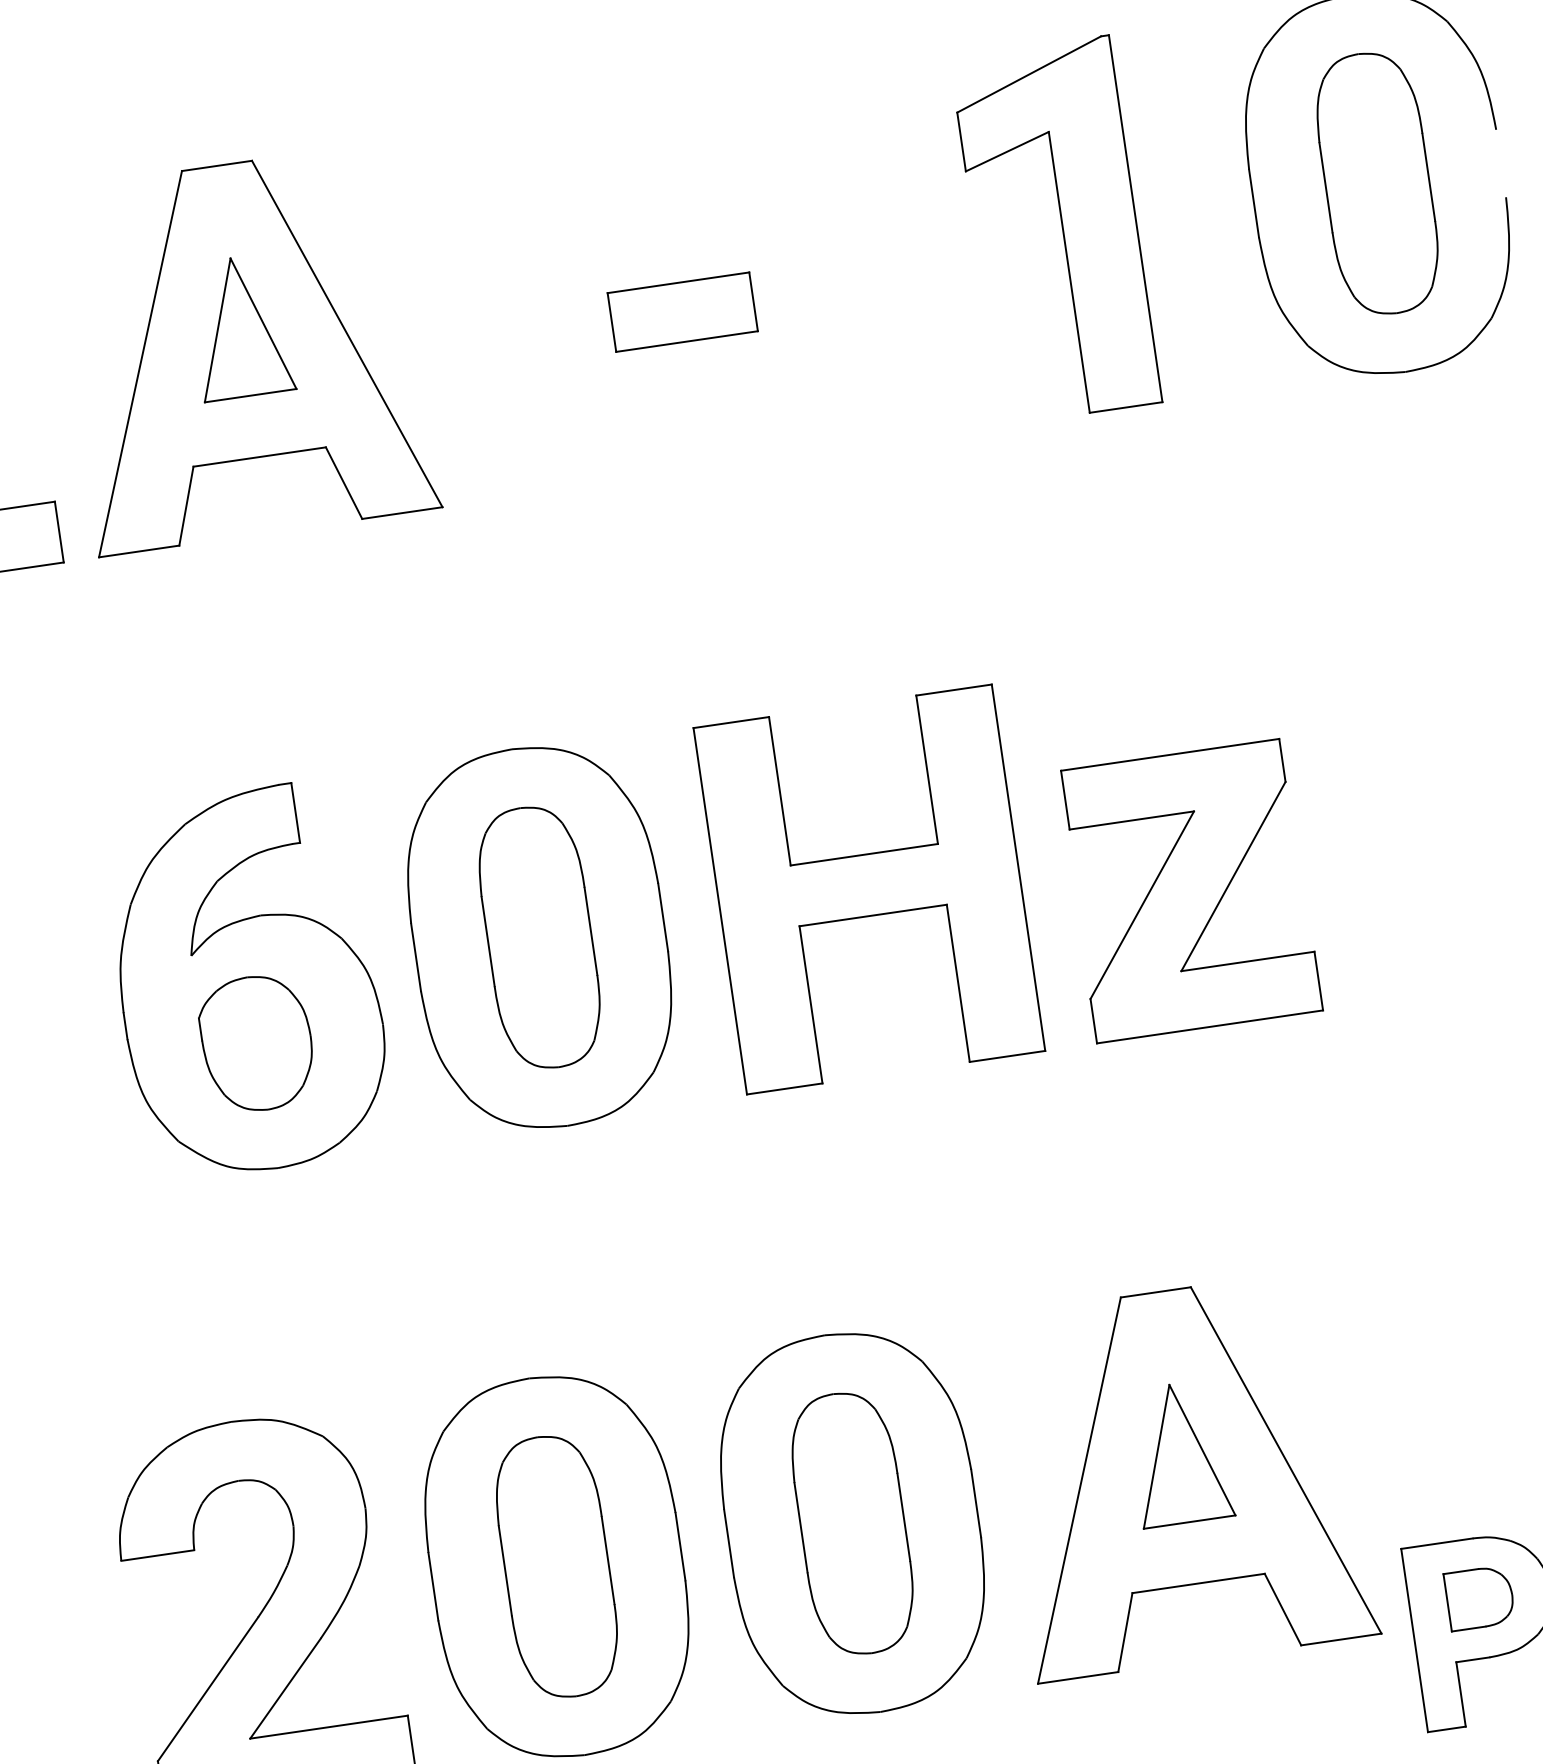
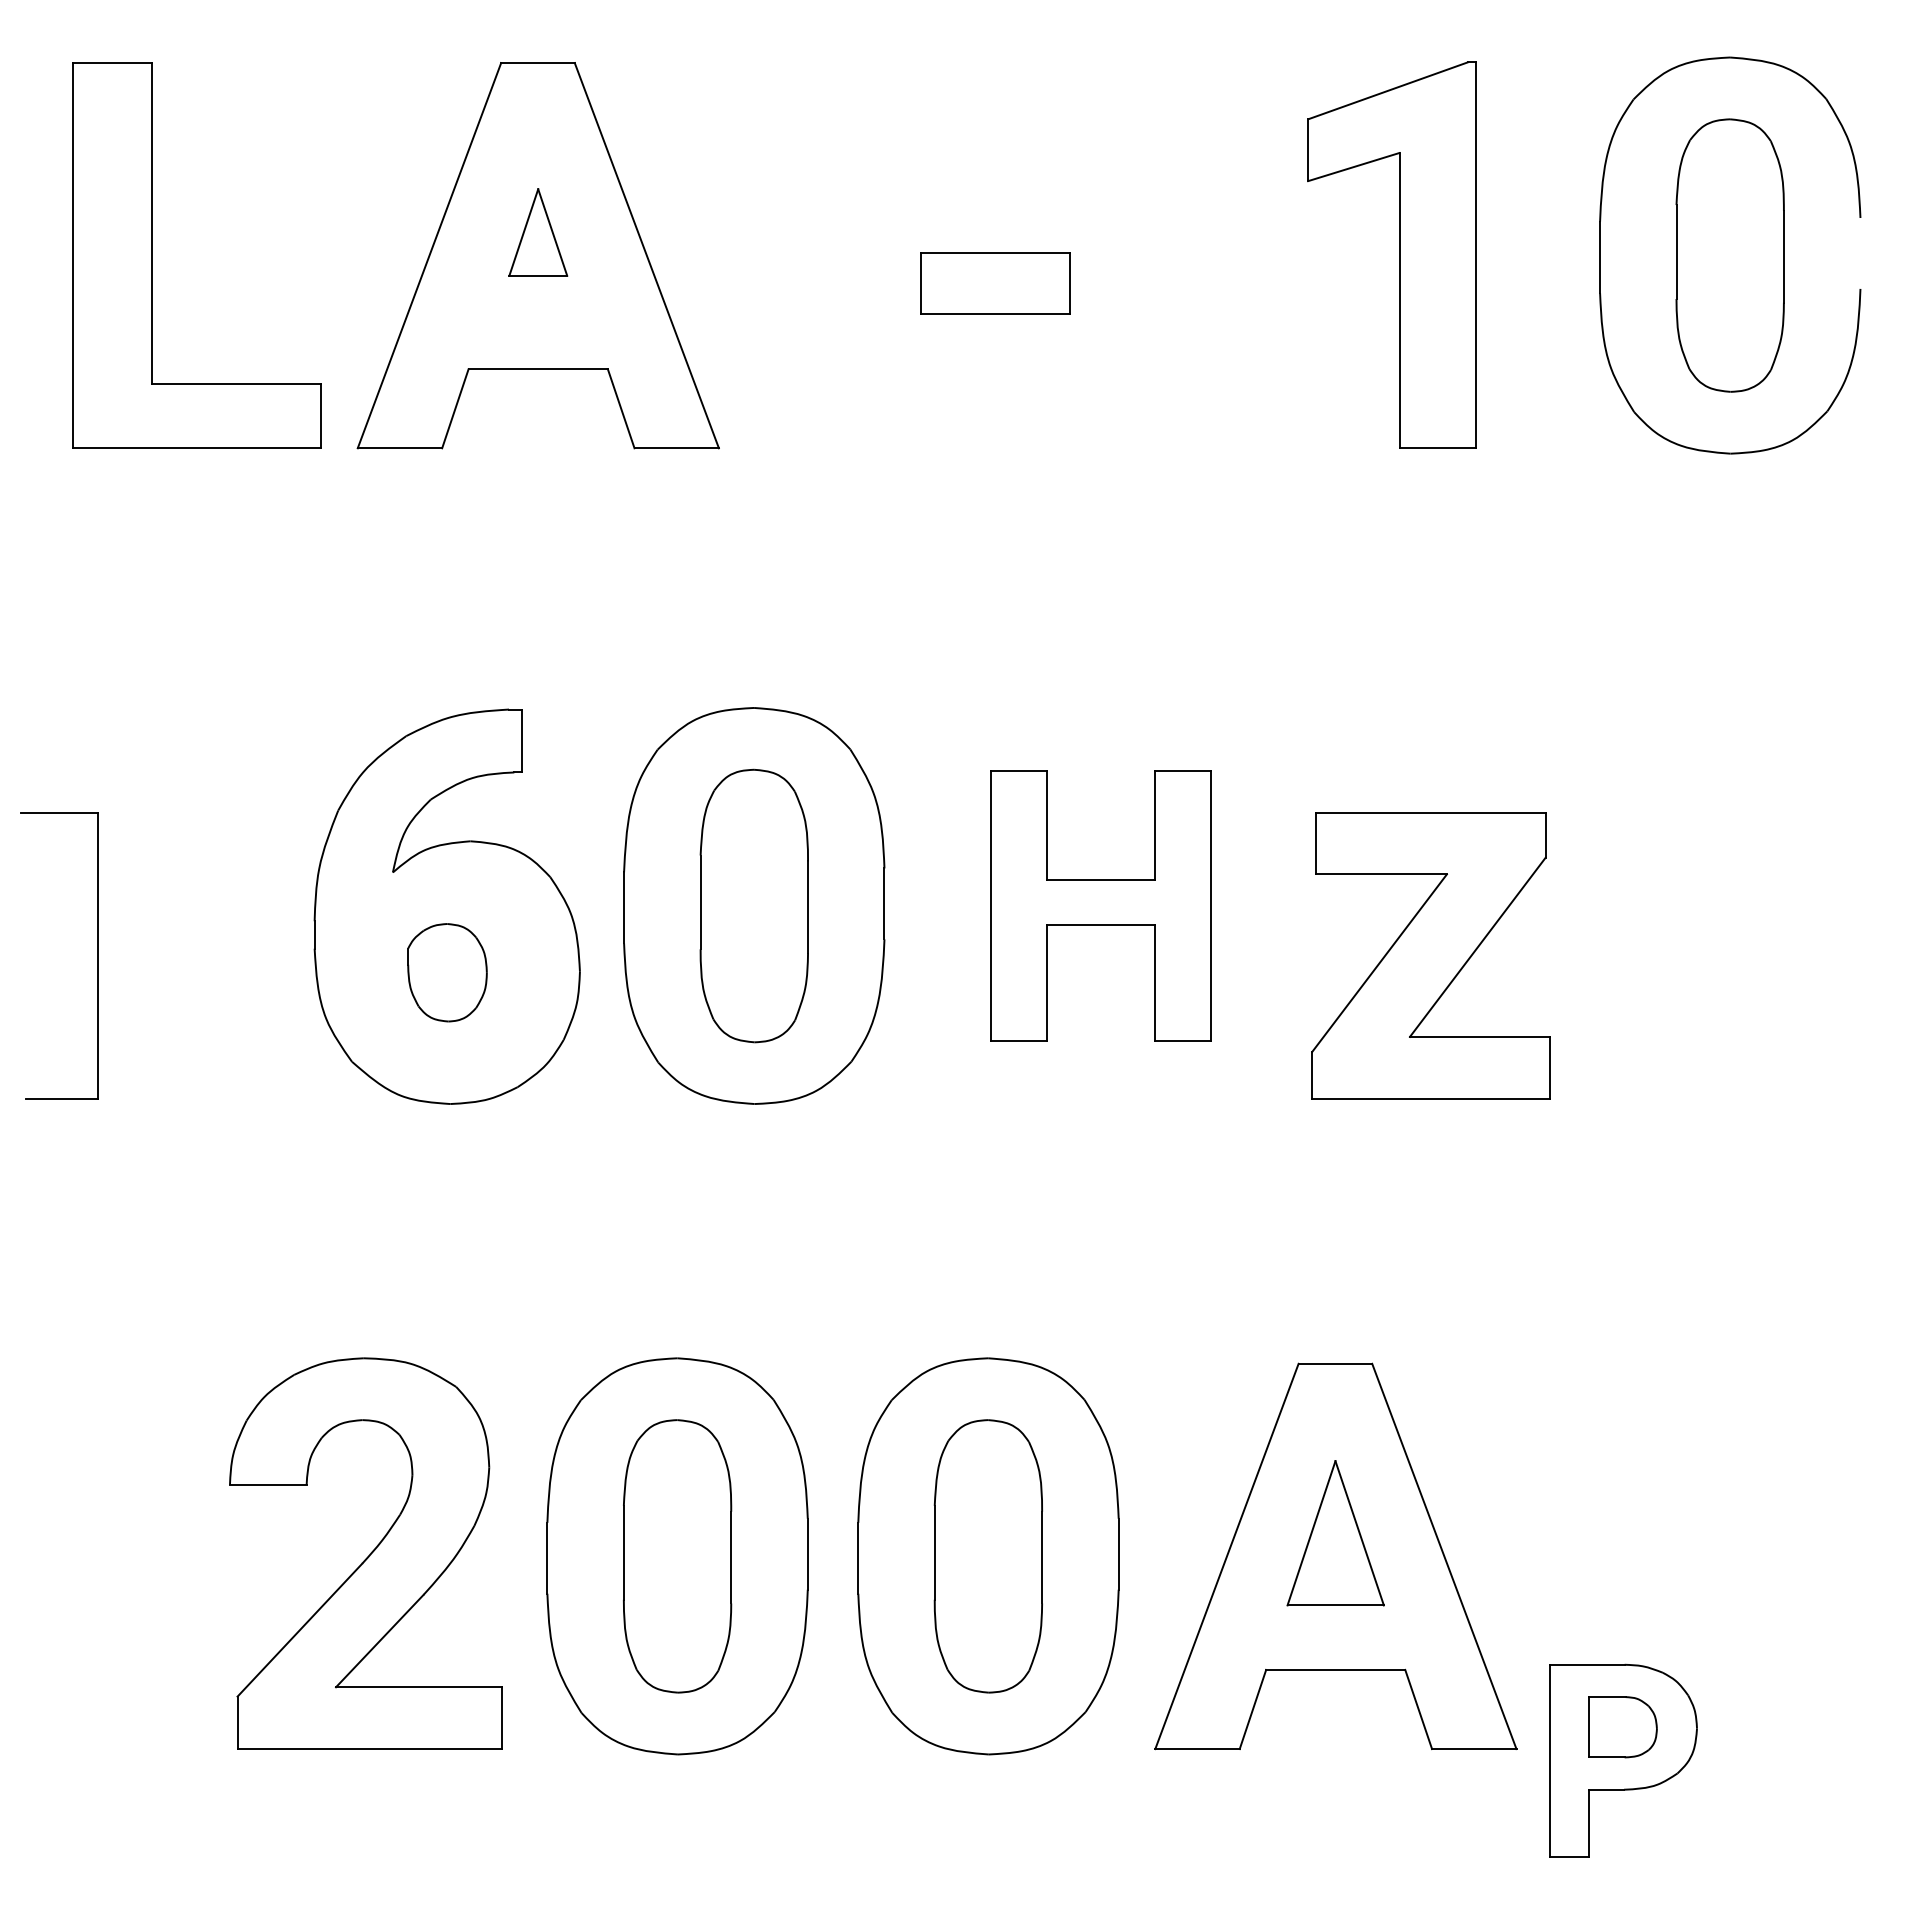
part: (240, 327) -> (538, 232), size x0.6
part: (868, 889) -> (1100, 905), size x0.7
part: (257, 1043) -> (447, 972), size x0.7

